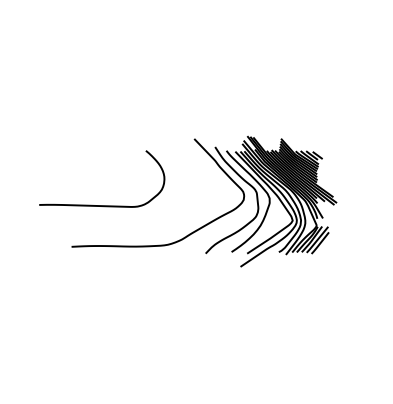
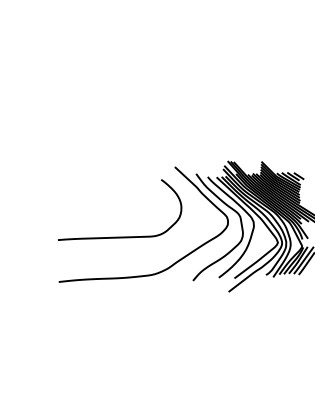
curve: (102, 205) -> (121, 236), moved

